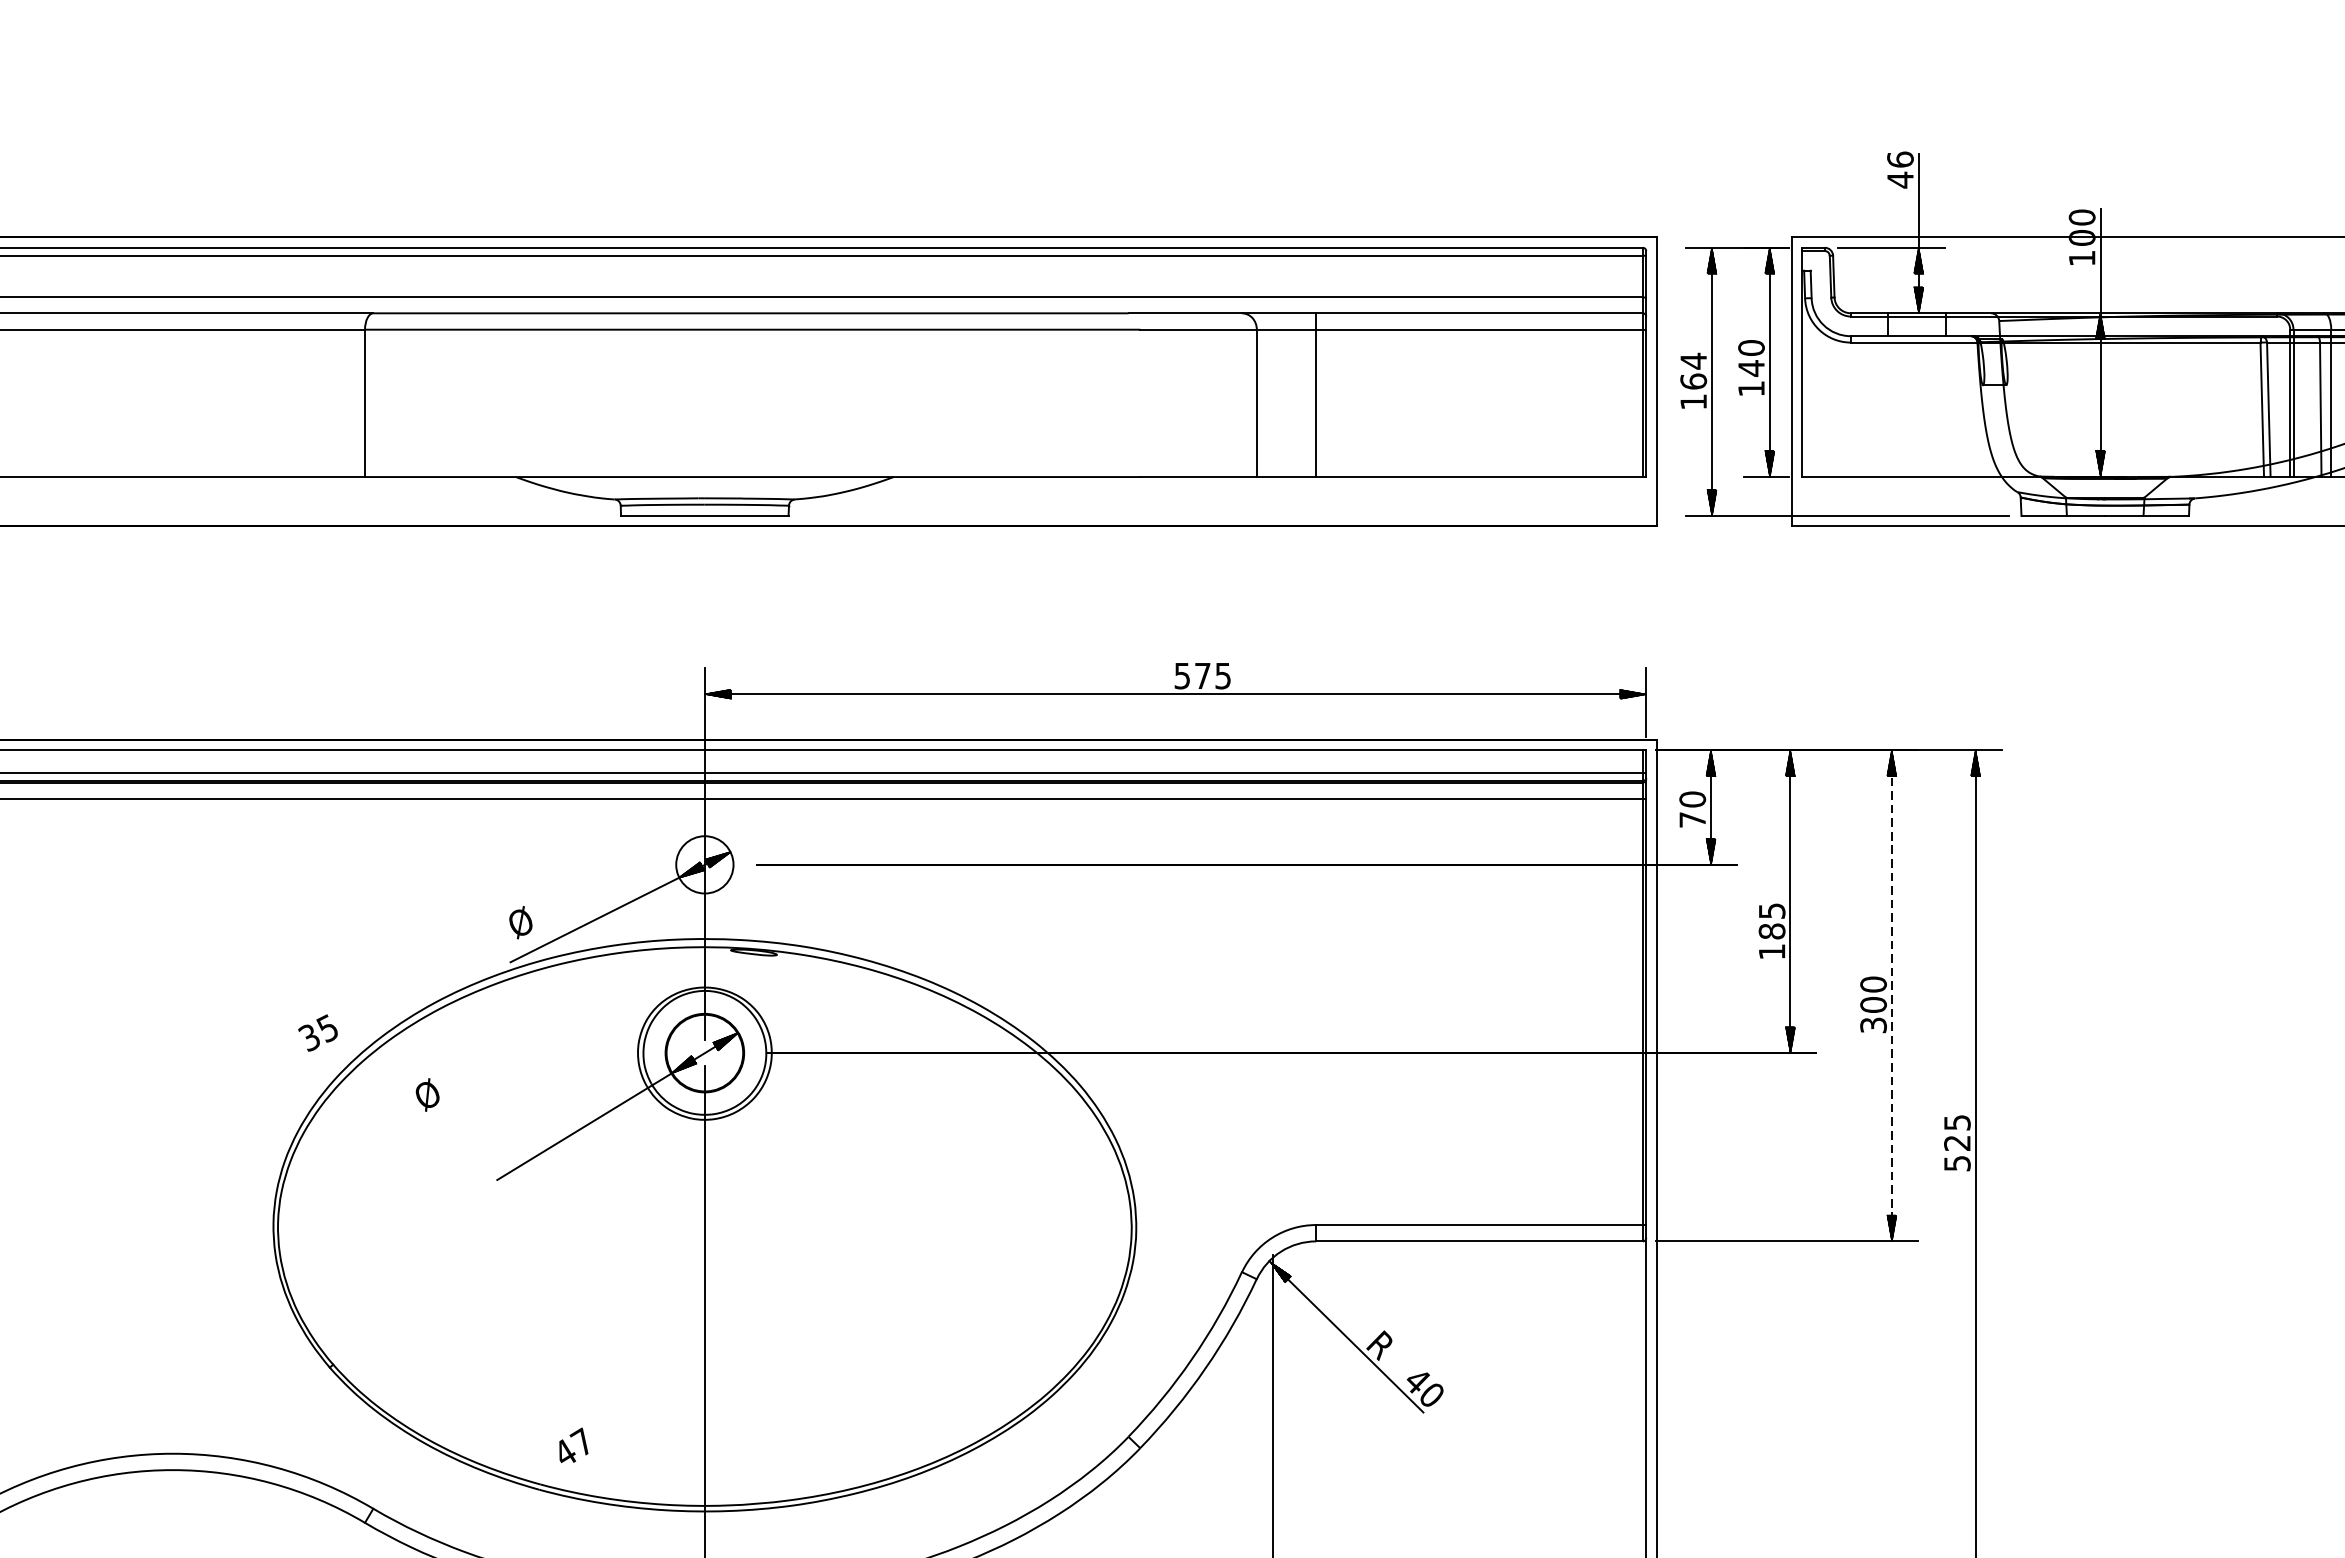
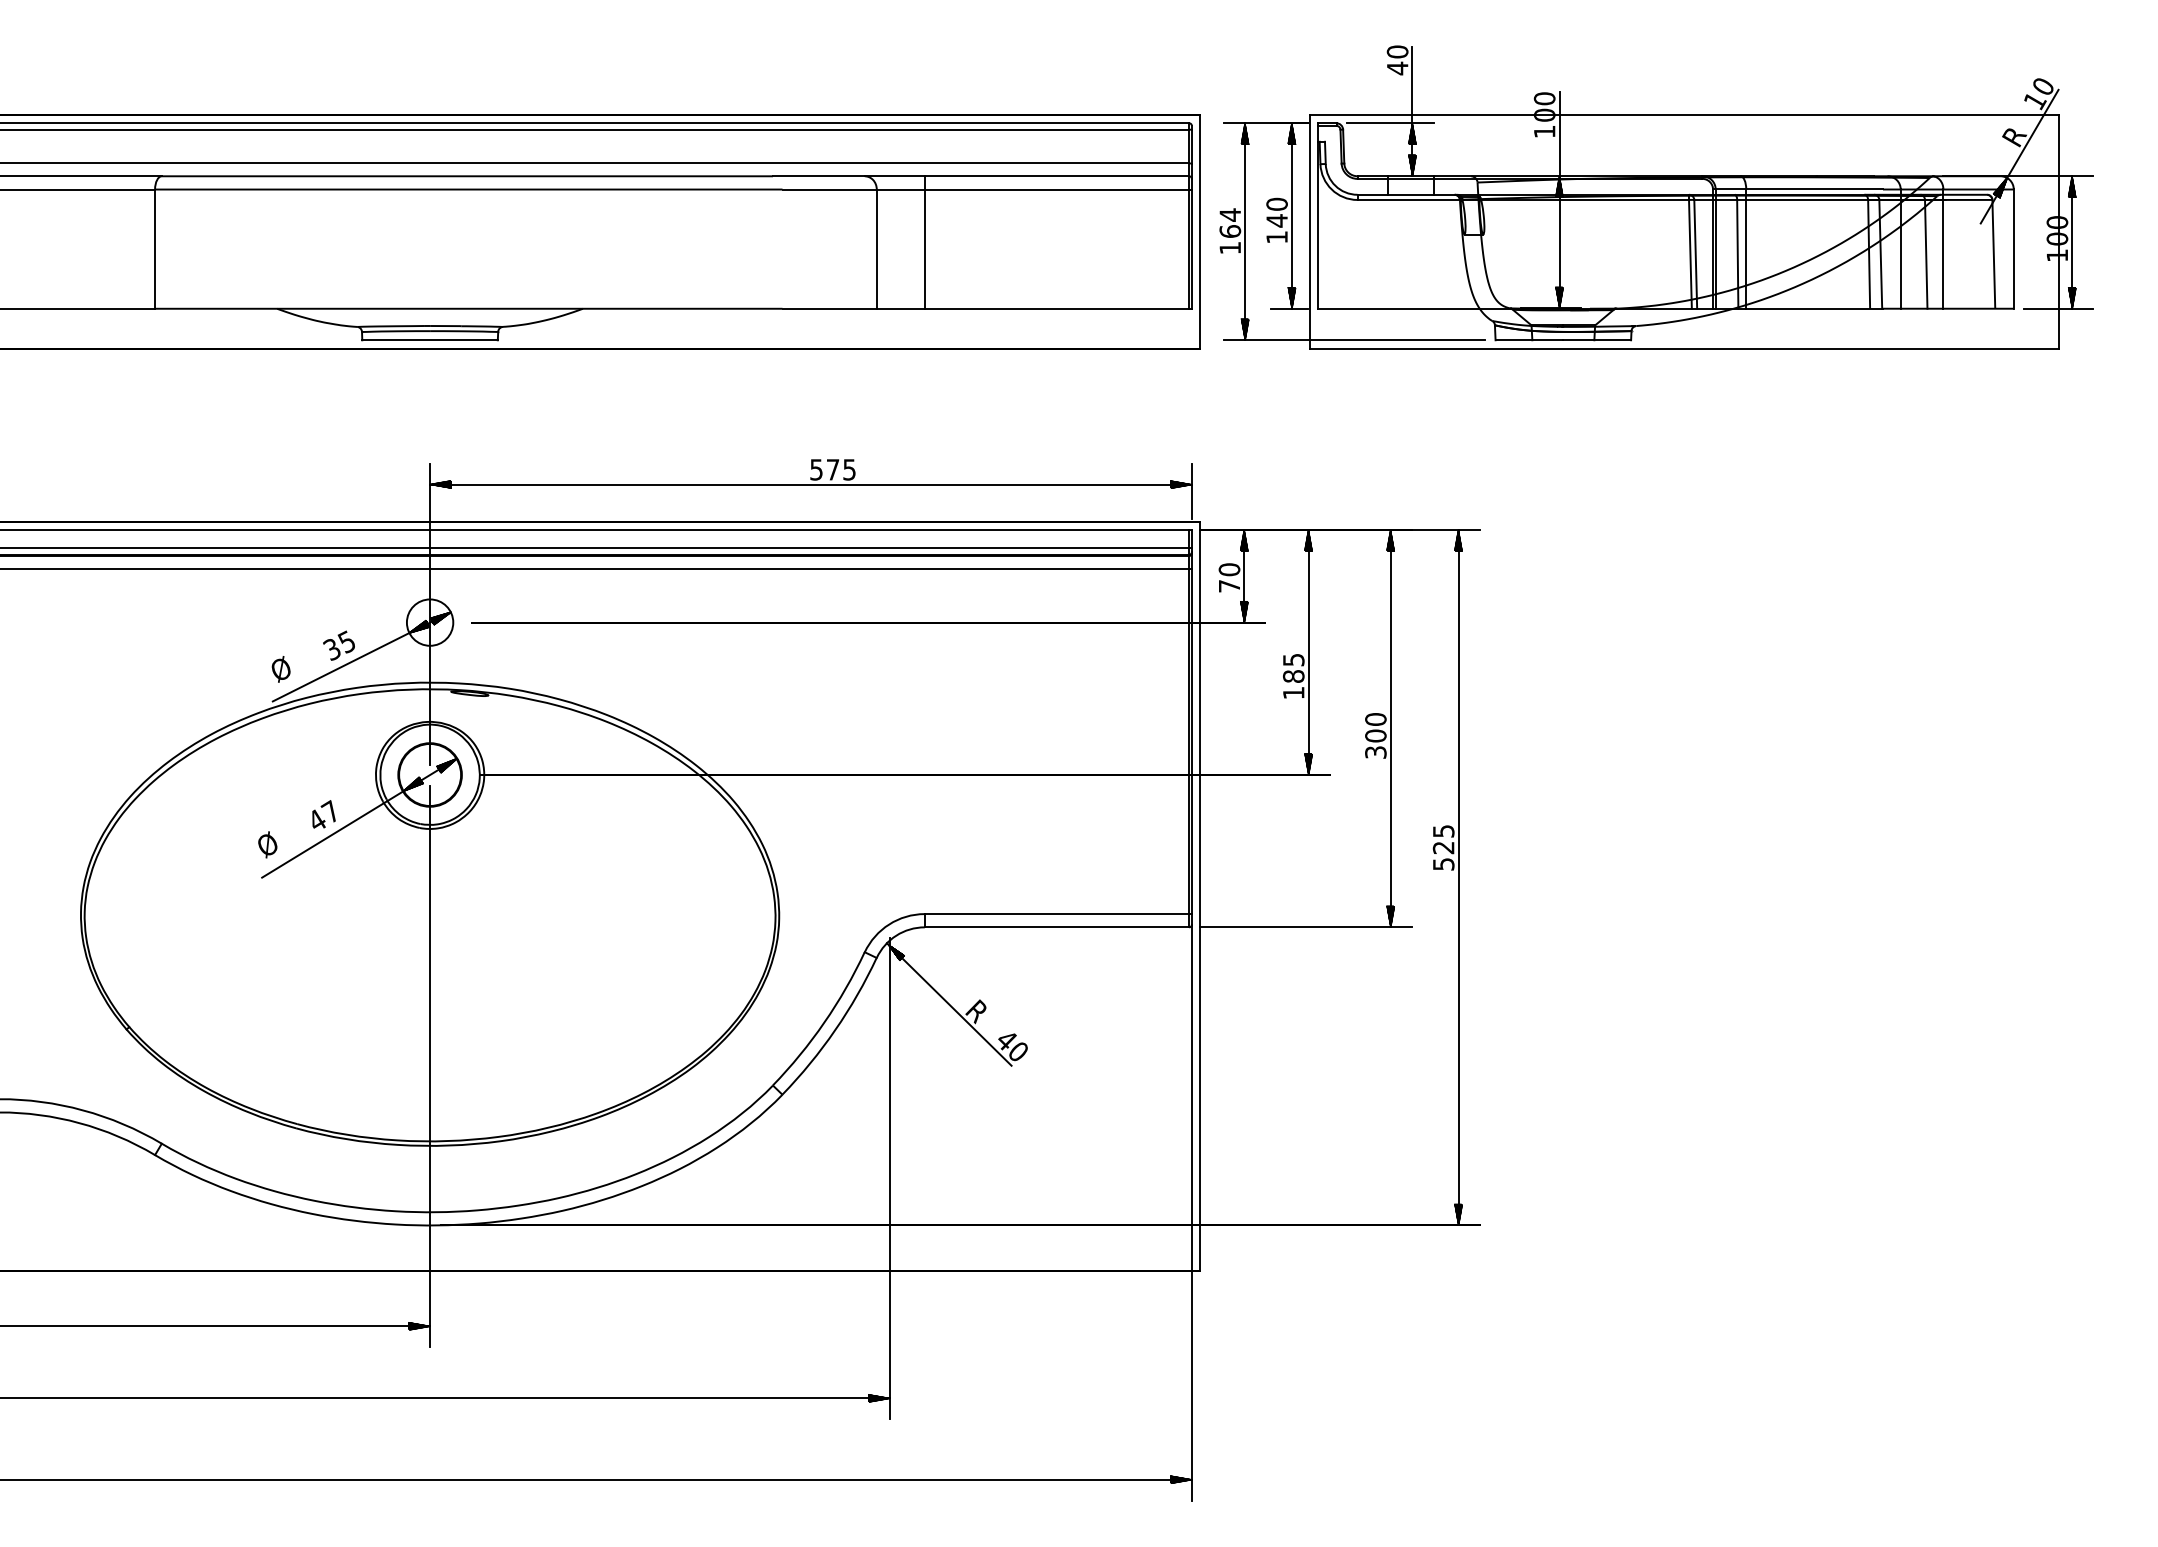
text: (1900, 159) -> (1397, 51), 46 -> 40
line: (1891, 995) -> (1390, 728), dashed -> solid
text: (317, 1032) -> (338, 645), moved
text: (427, 1094) -> (267, 844), moved
text: (573, 1445) -> (323, 814), moved

